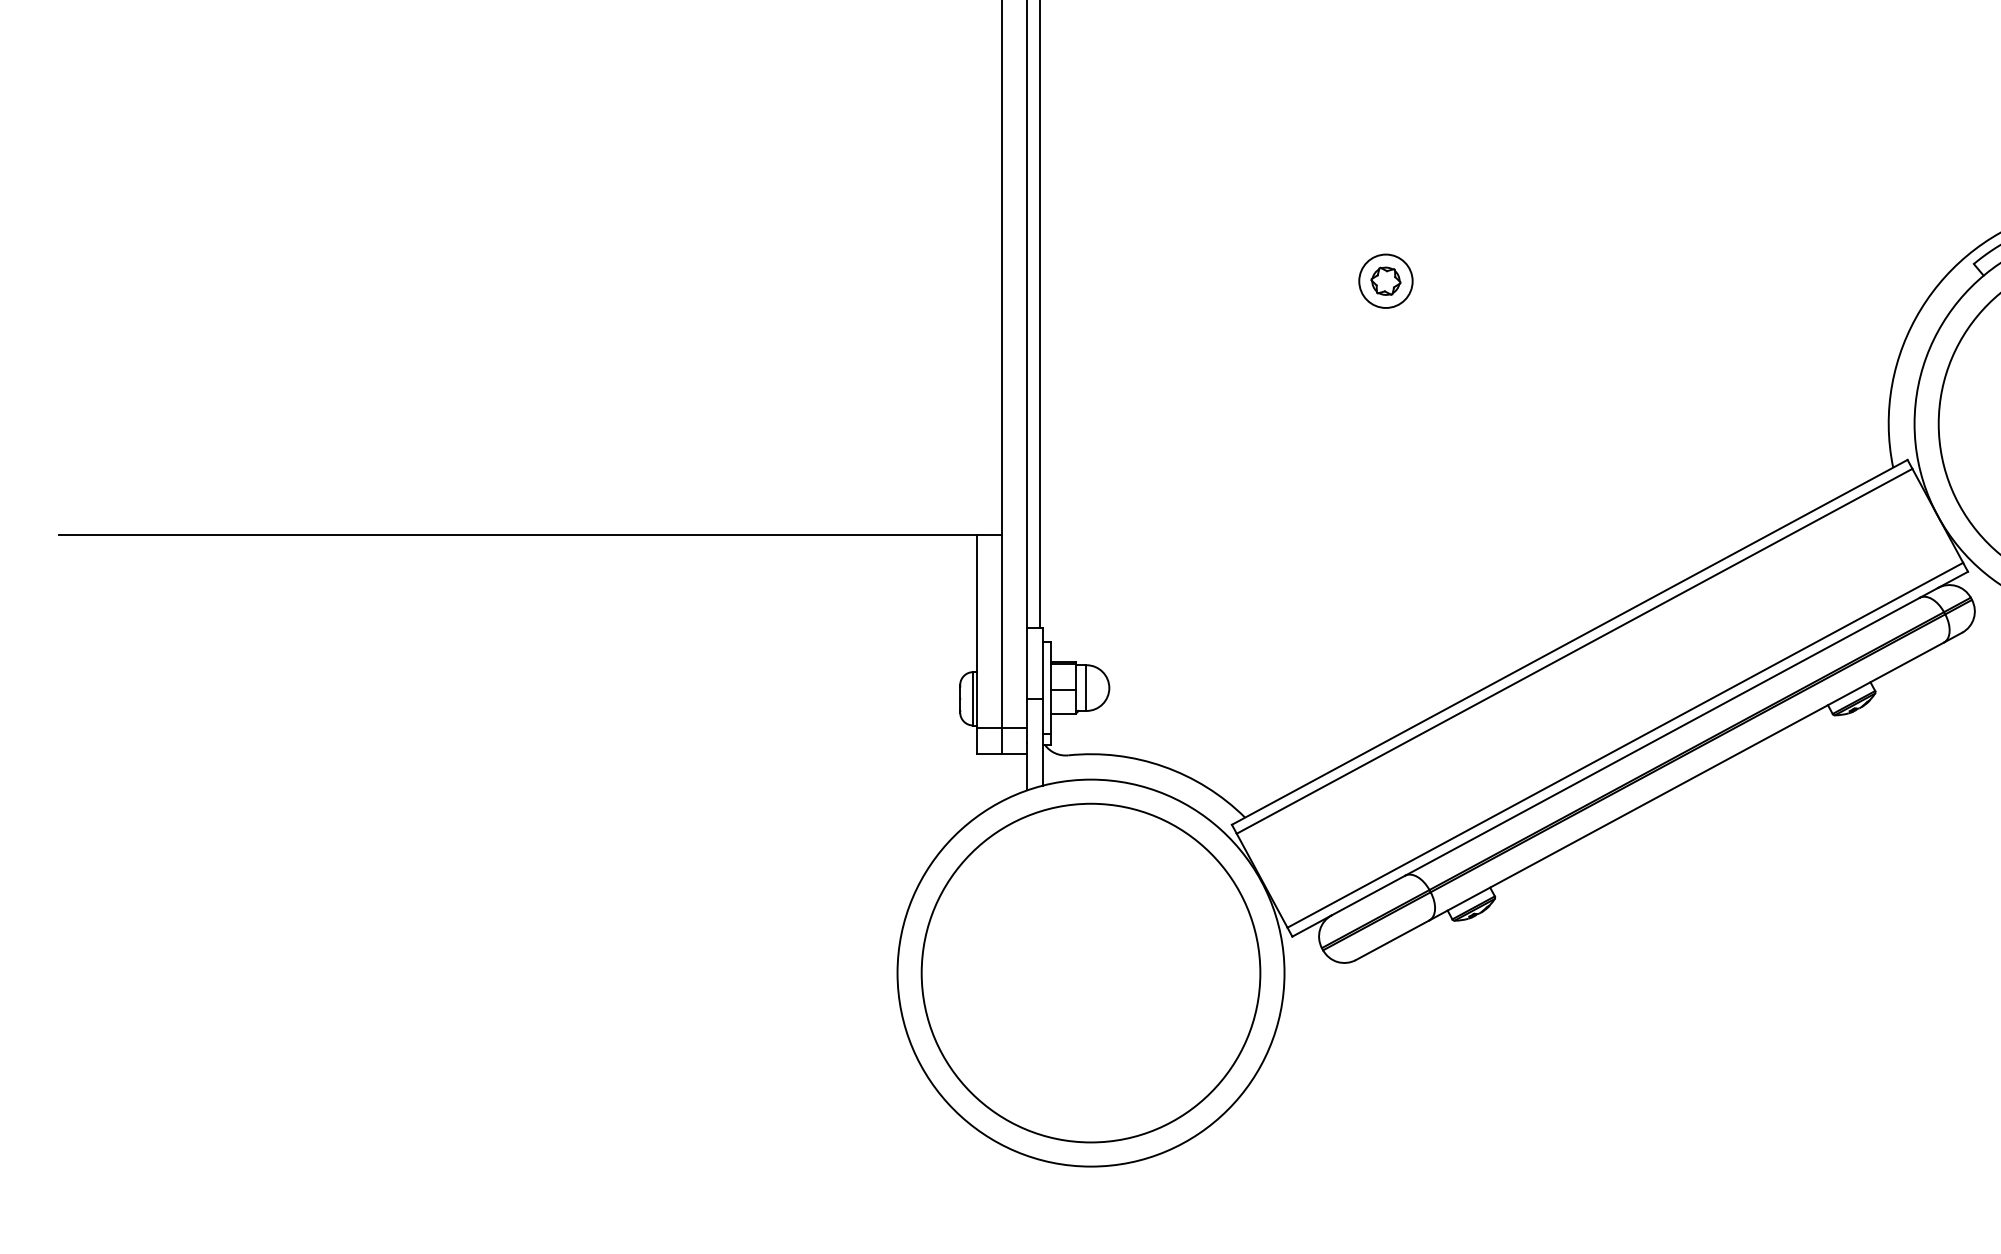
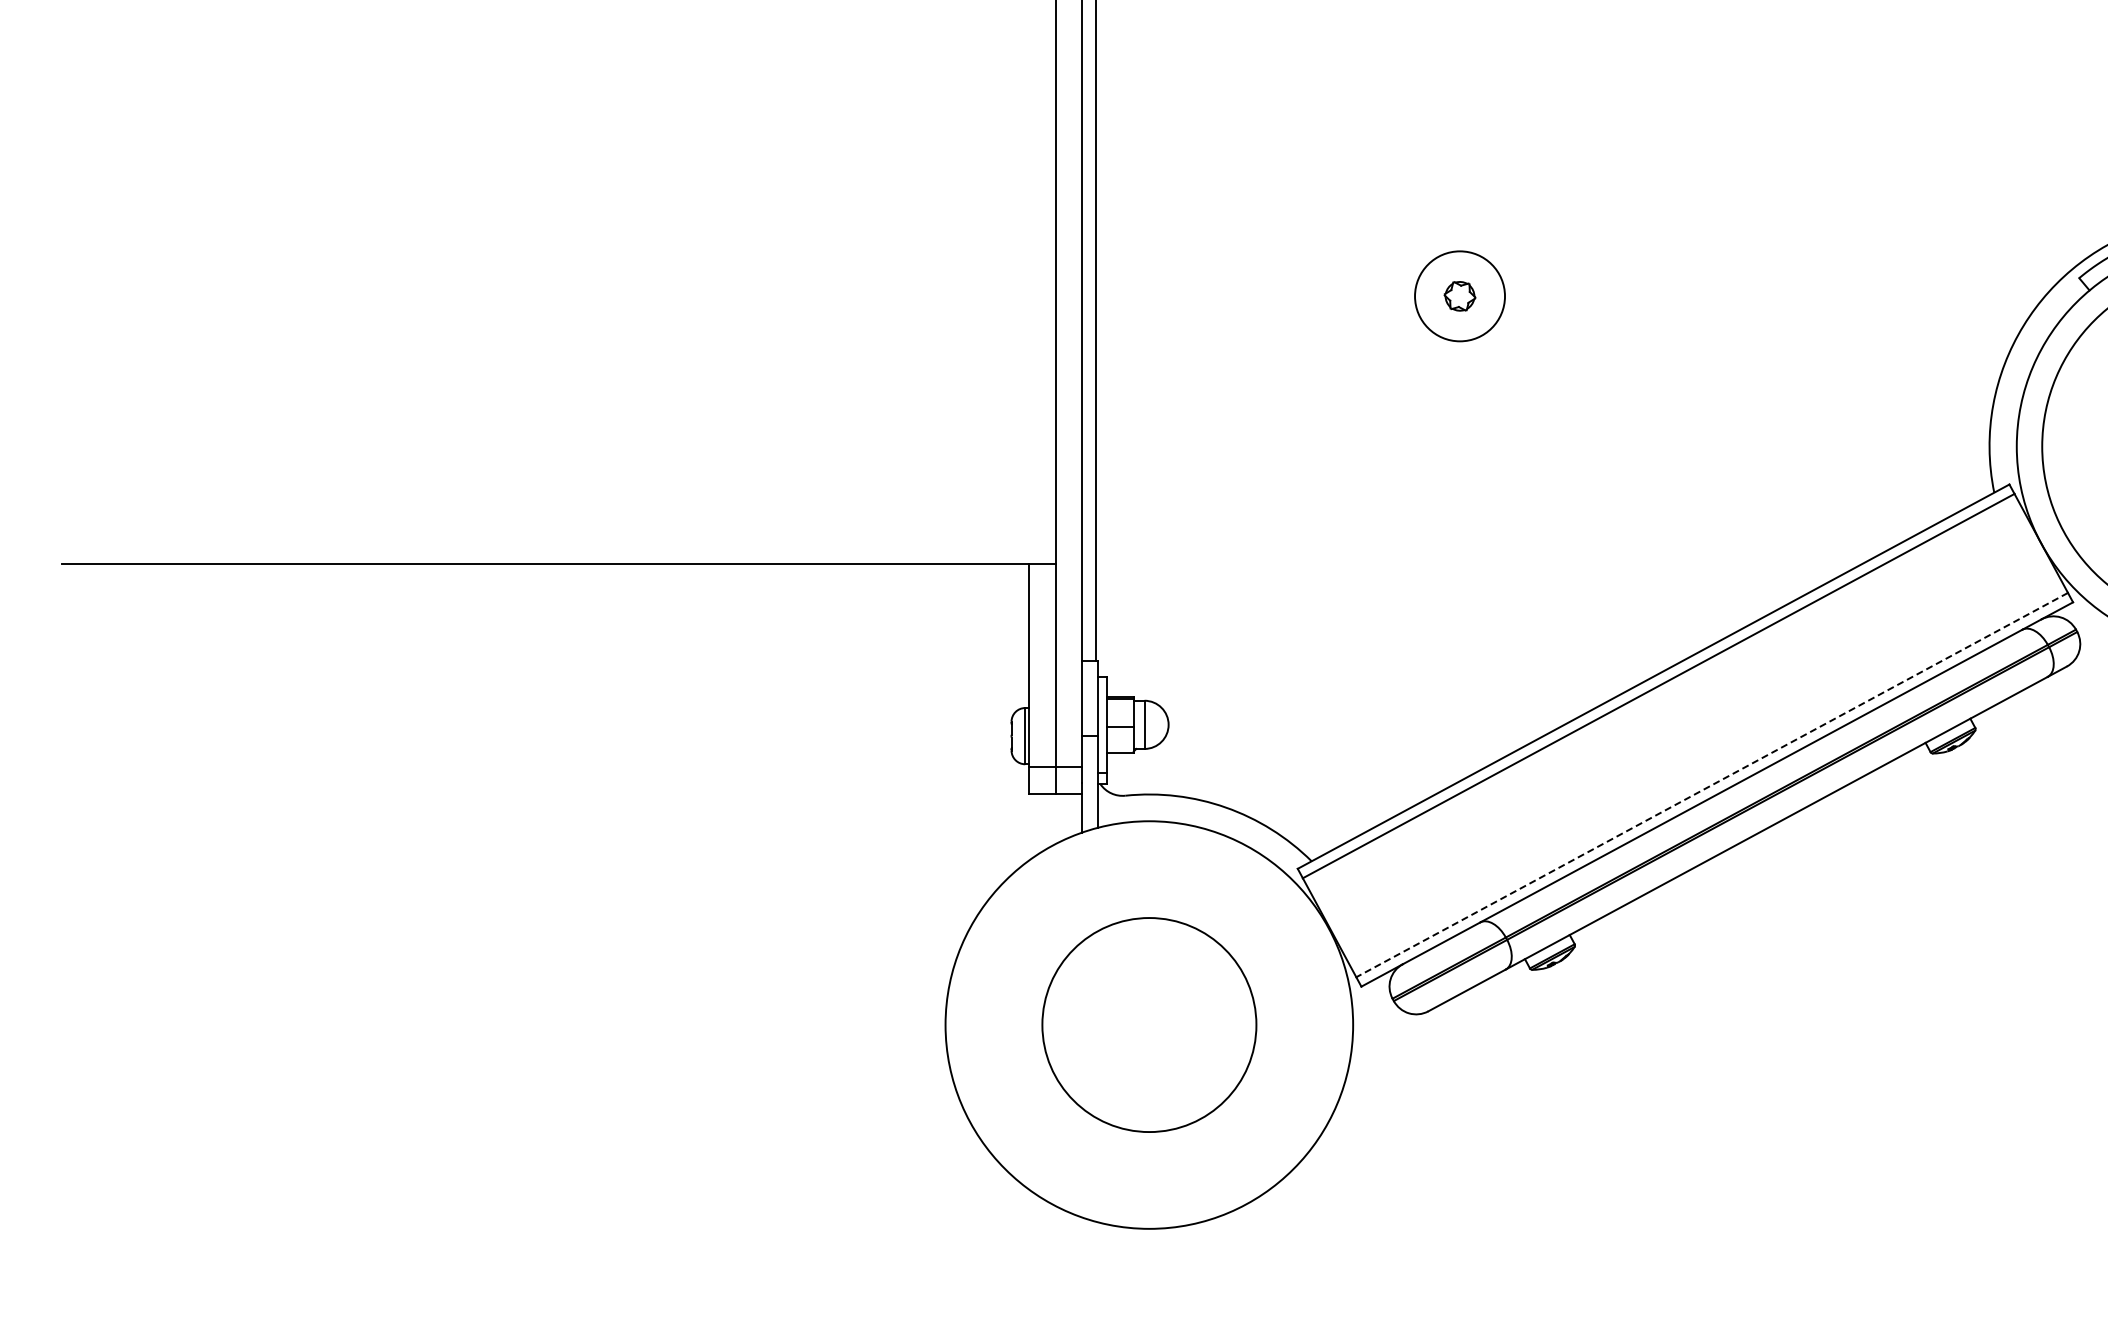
circle: (1385, 281) -> (1459, 296), size x1.6
line: (1624, 745) -> (1711, 785), solid -> dashed
circle: (1091, 972) -> (1149, 1024), size x0.6

